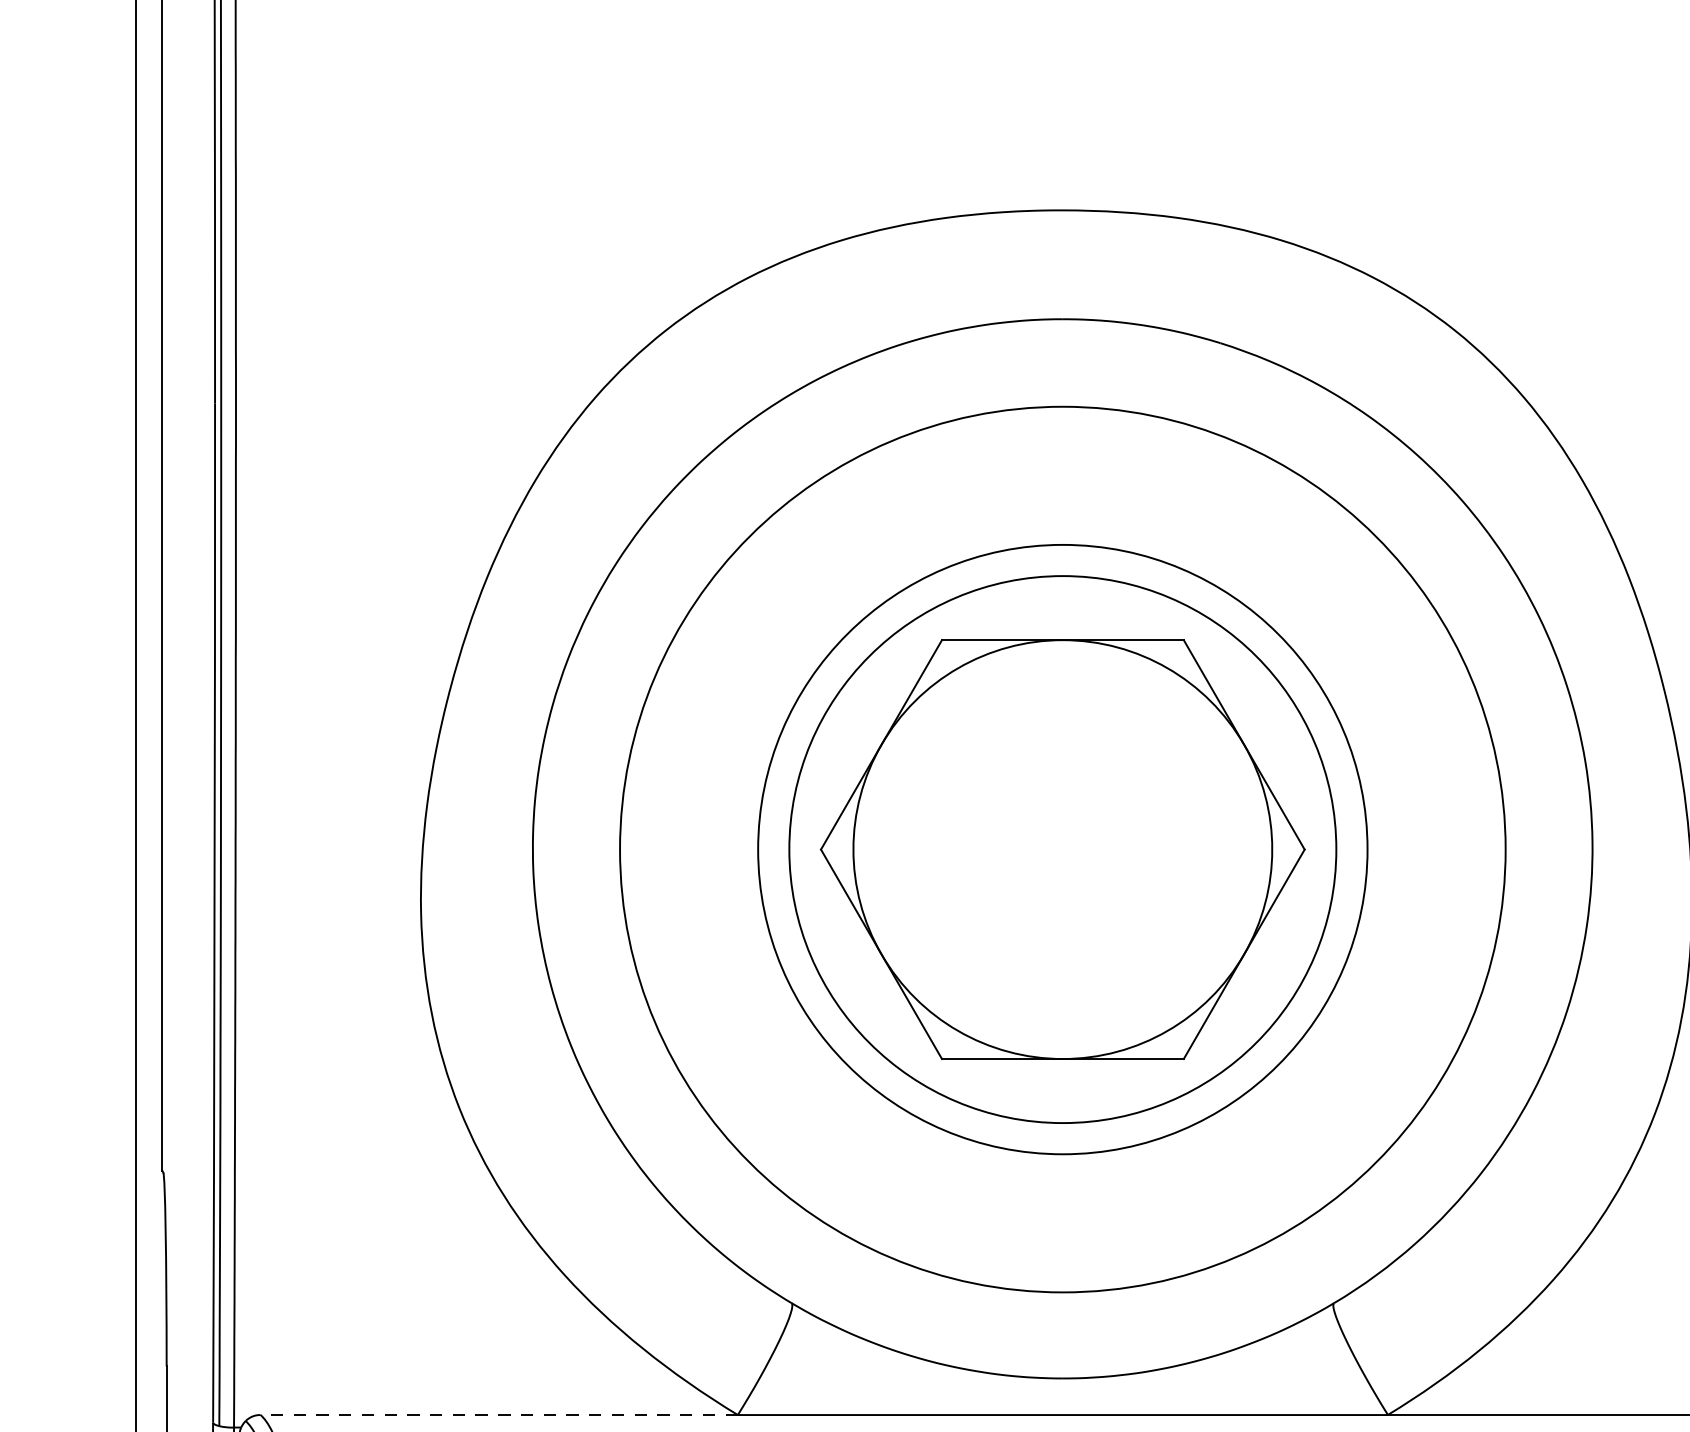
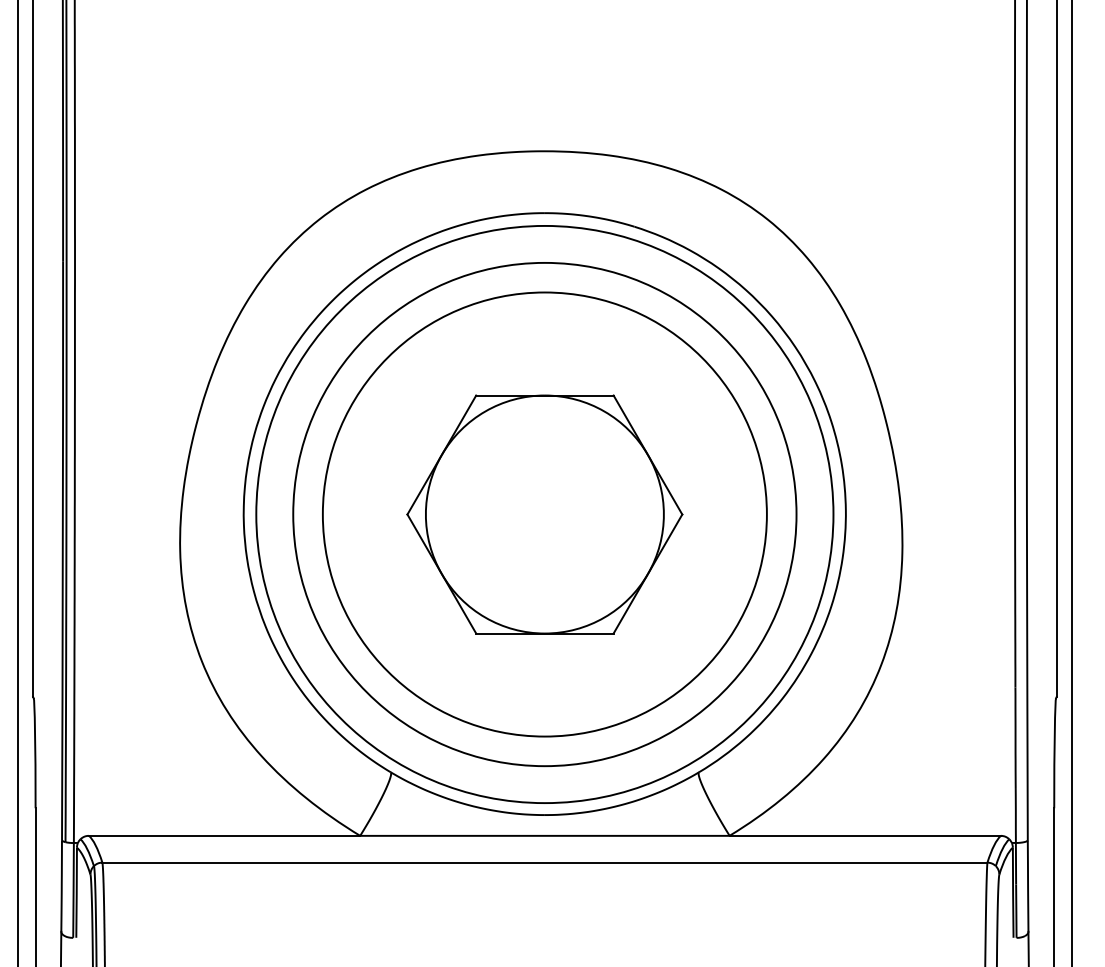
circle: (1062, 849) -> (544, 514), size x1.43
circle: (1062, 849) -> (544, 514), size x1.67
line: (499, 1414) -> (224, 835), dashed -> solid

